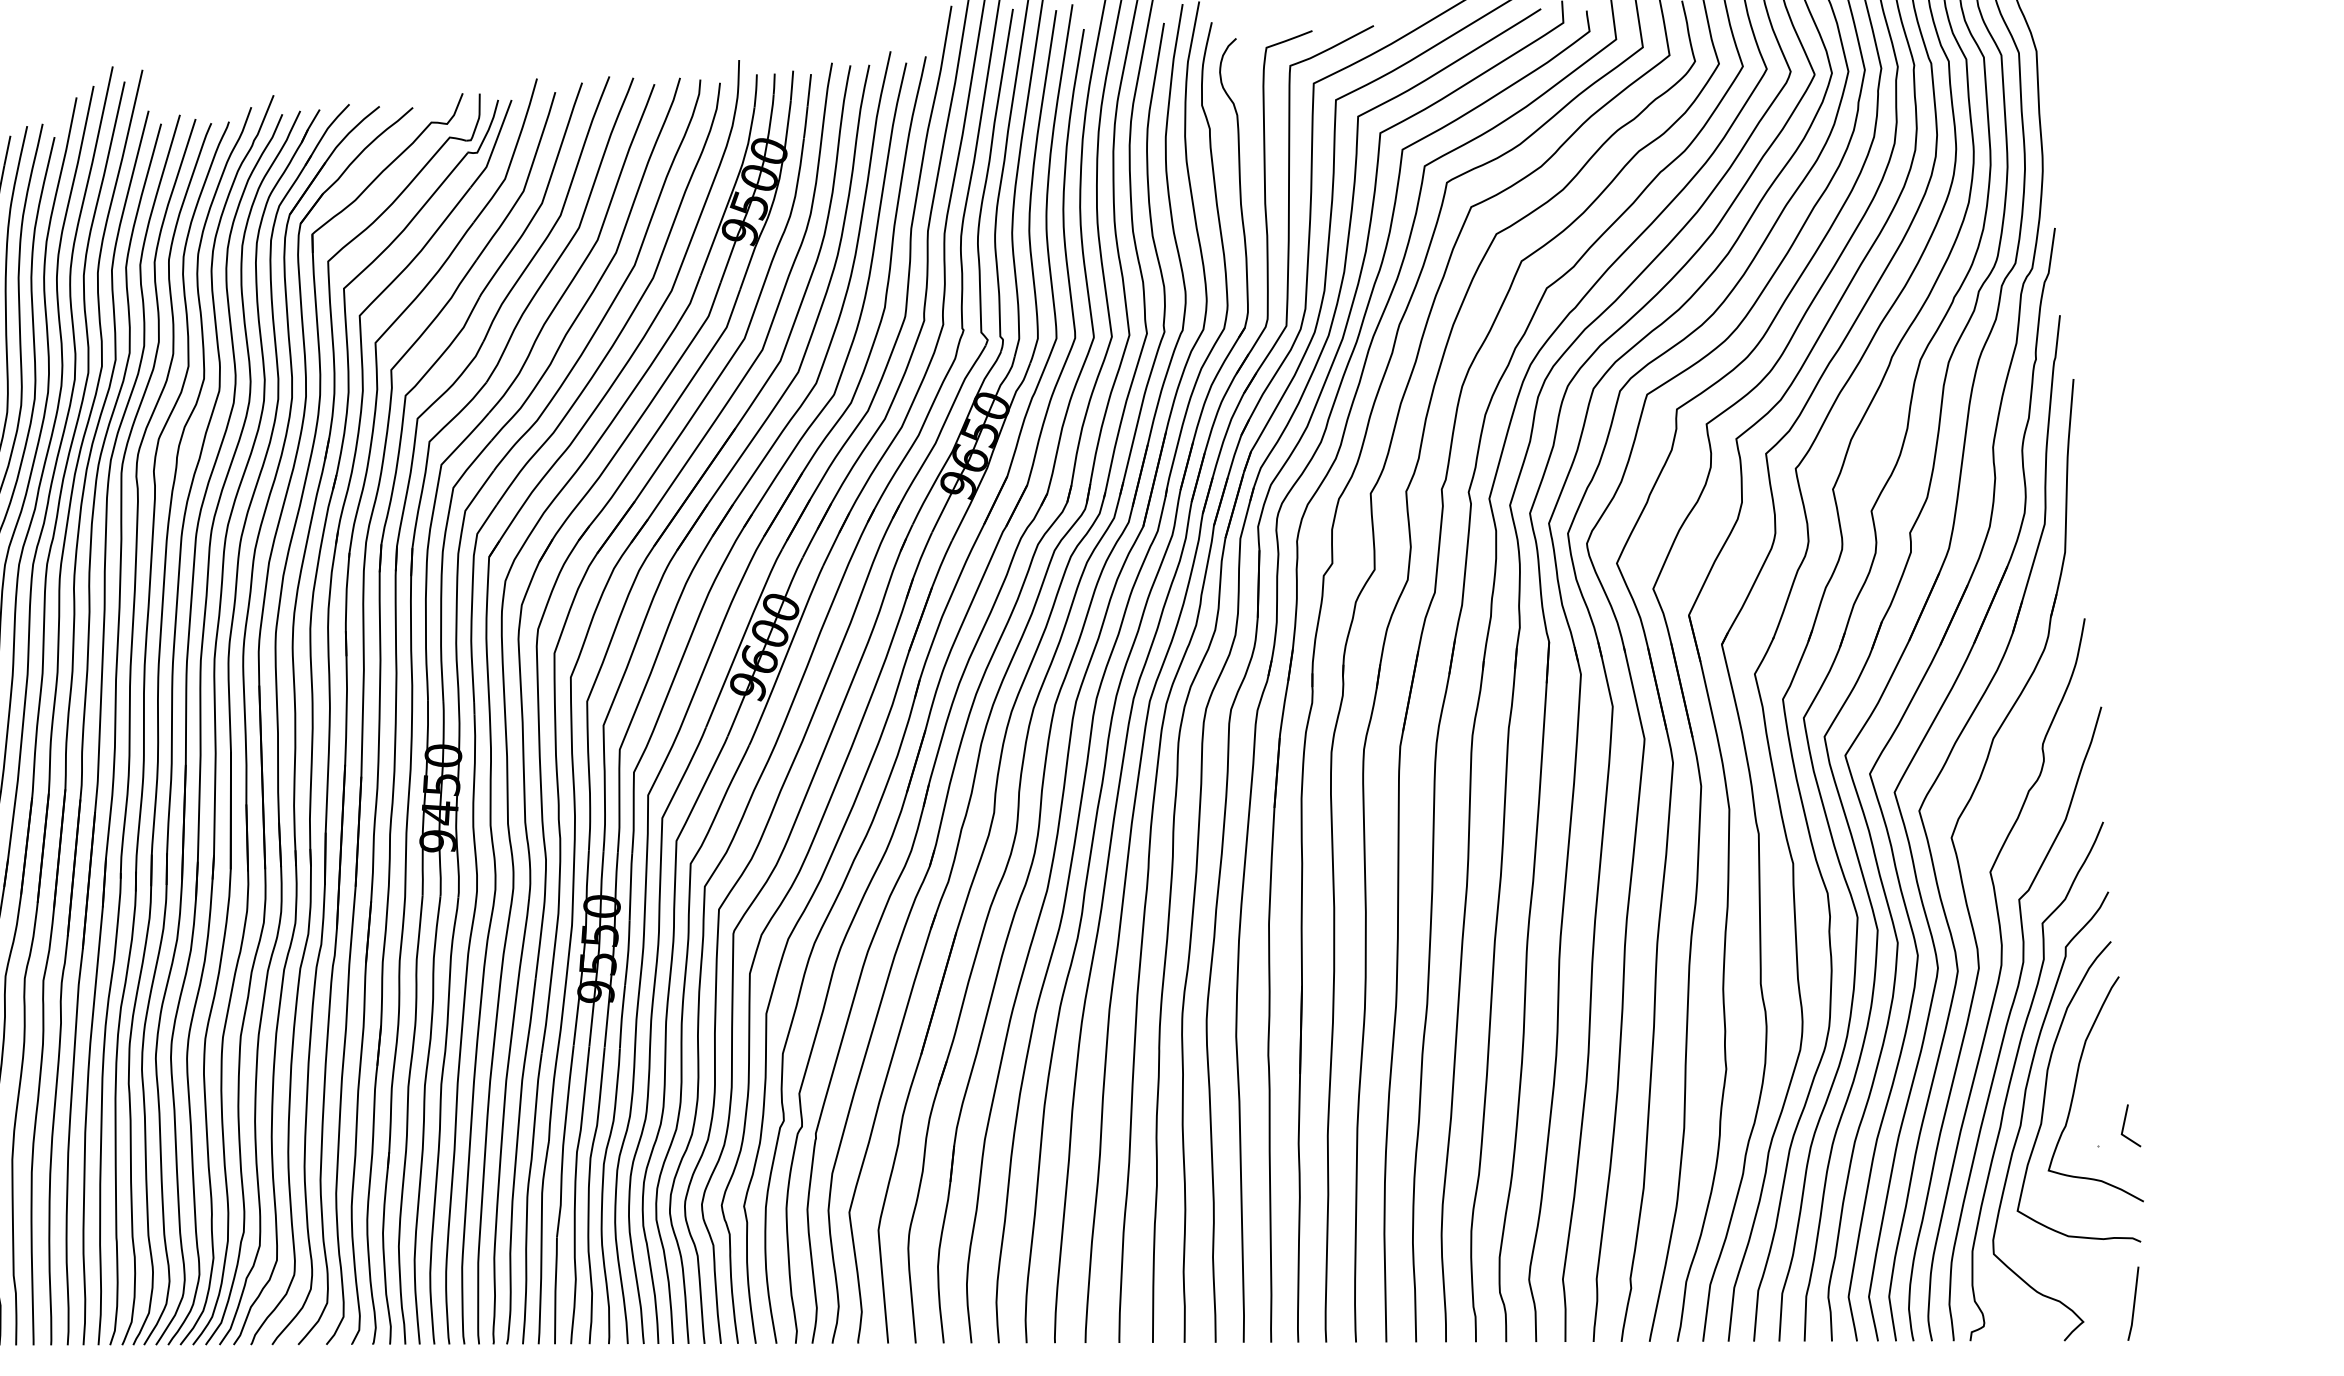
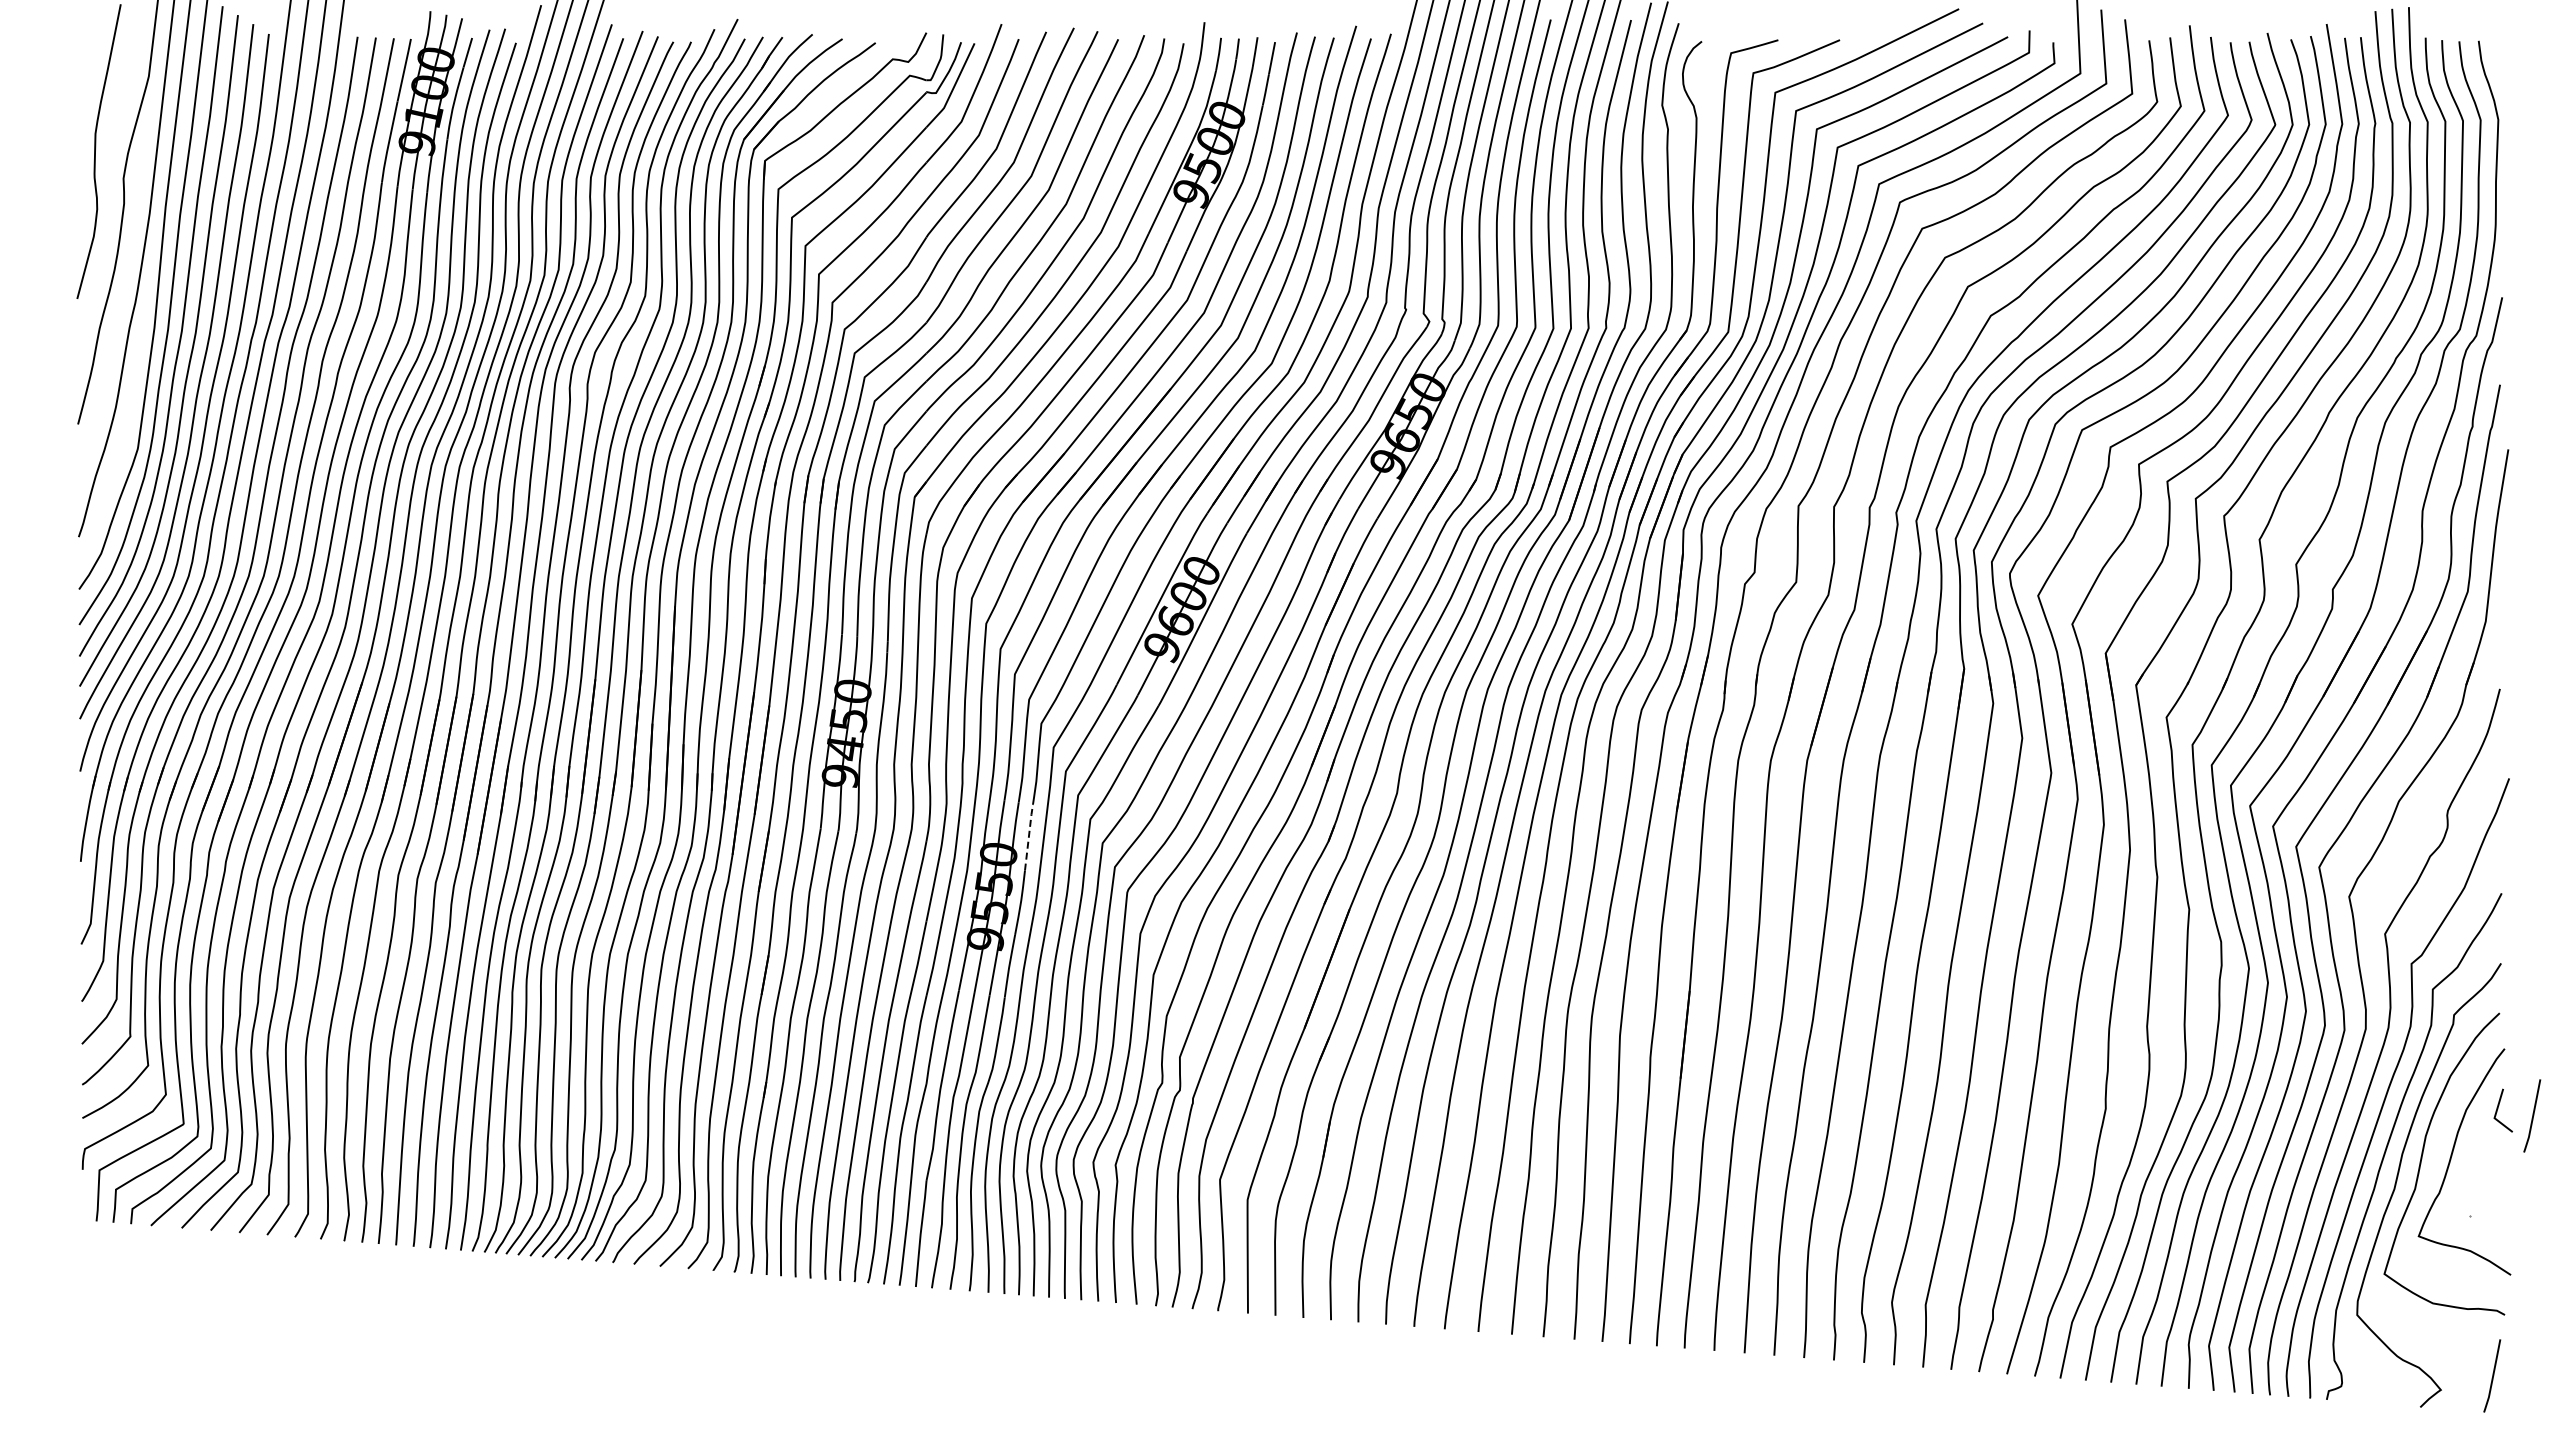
line: (630, 886) -> (1028, 836), solid -> dashed
curve: (2152, 1040) -> (2532, 1115), added
line: (2125, 1125) -> (2498, 1109), moved

